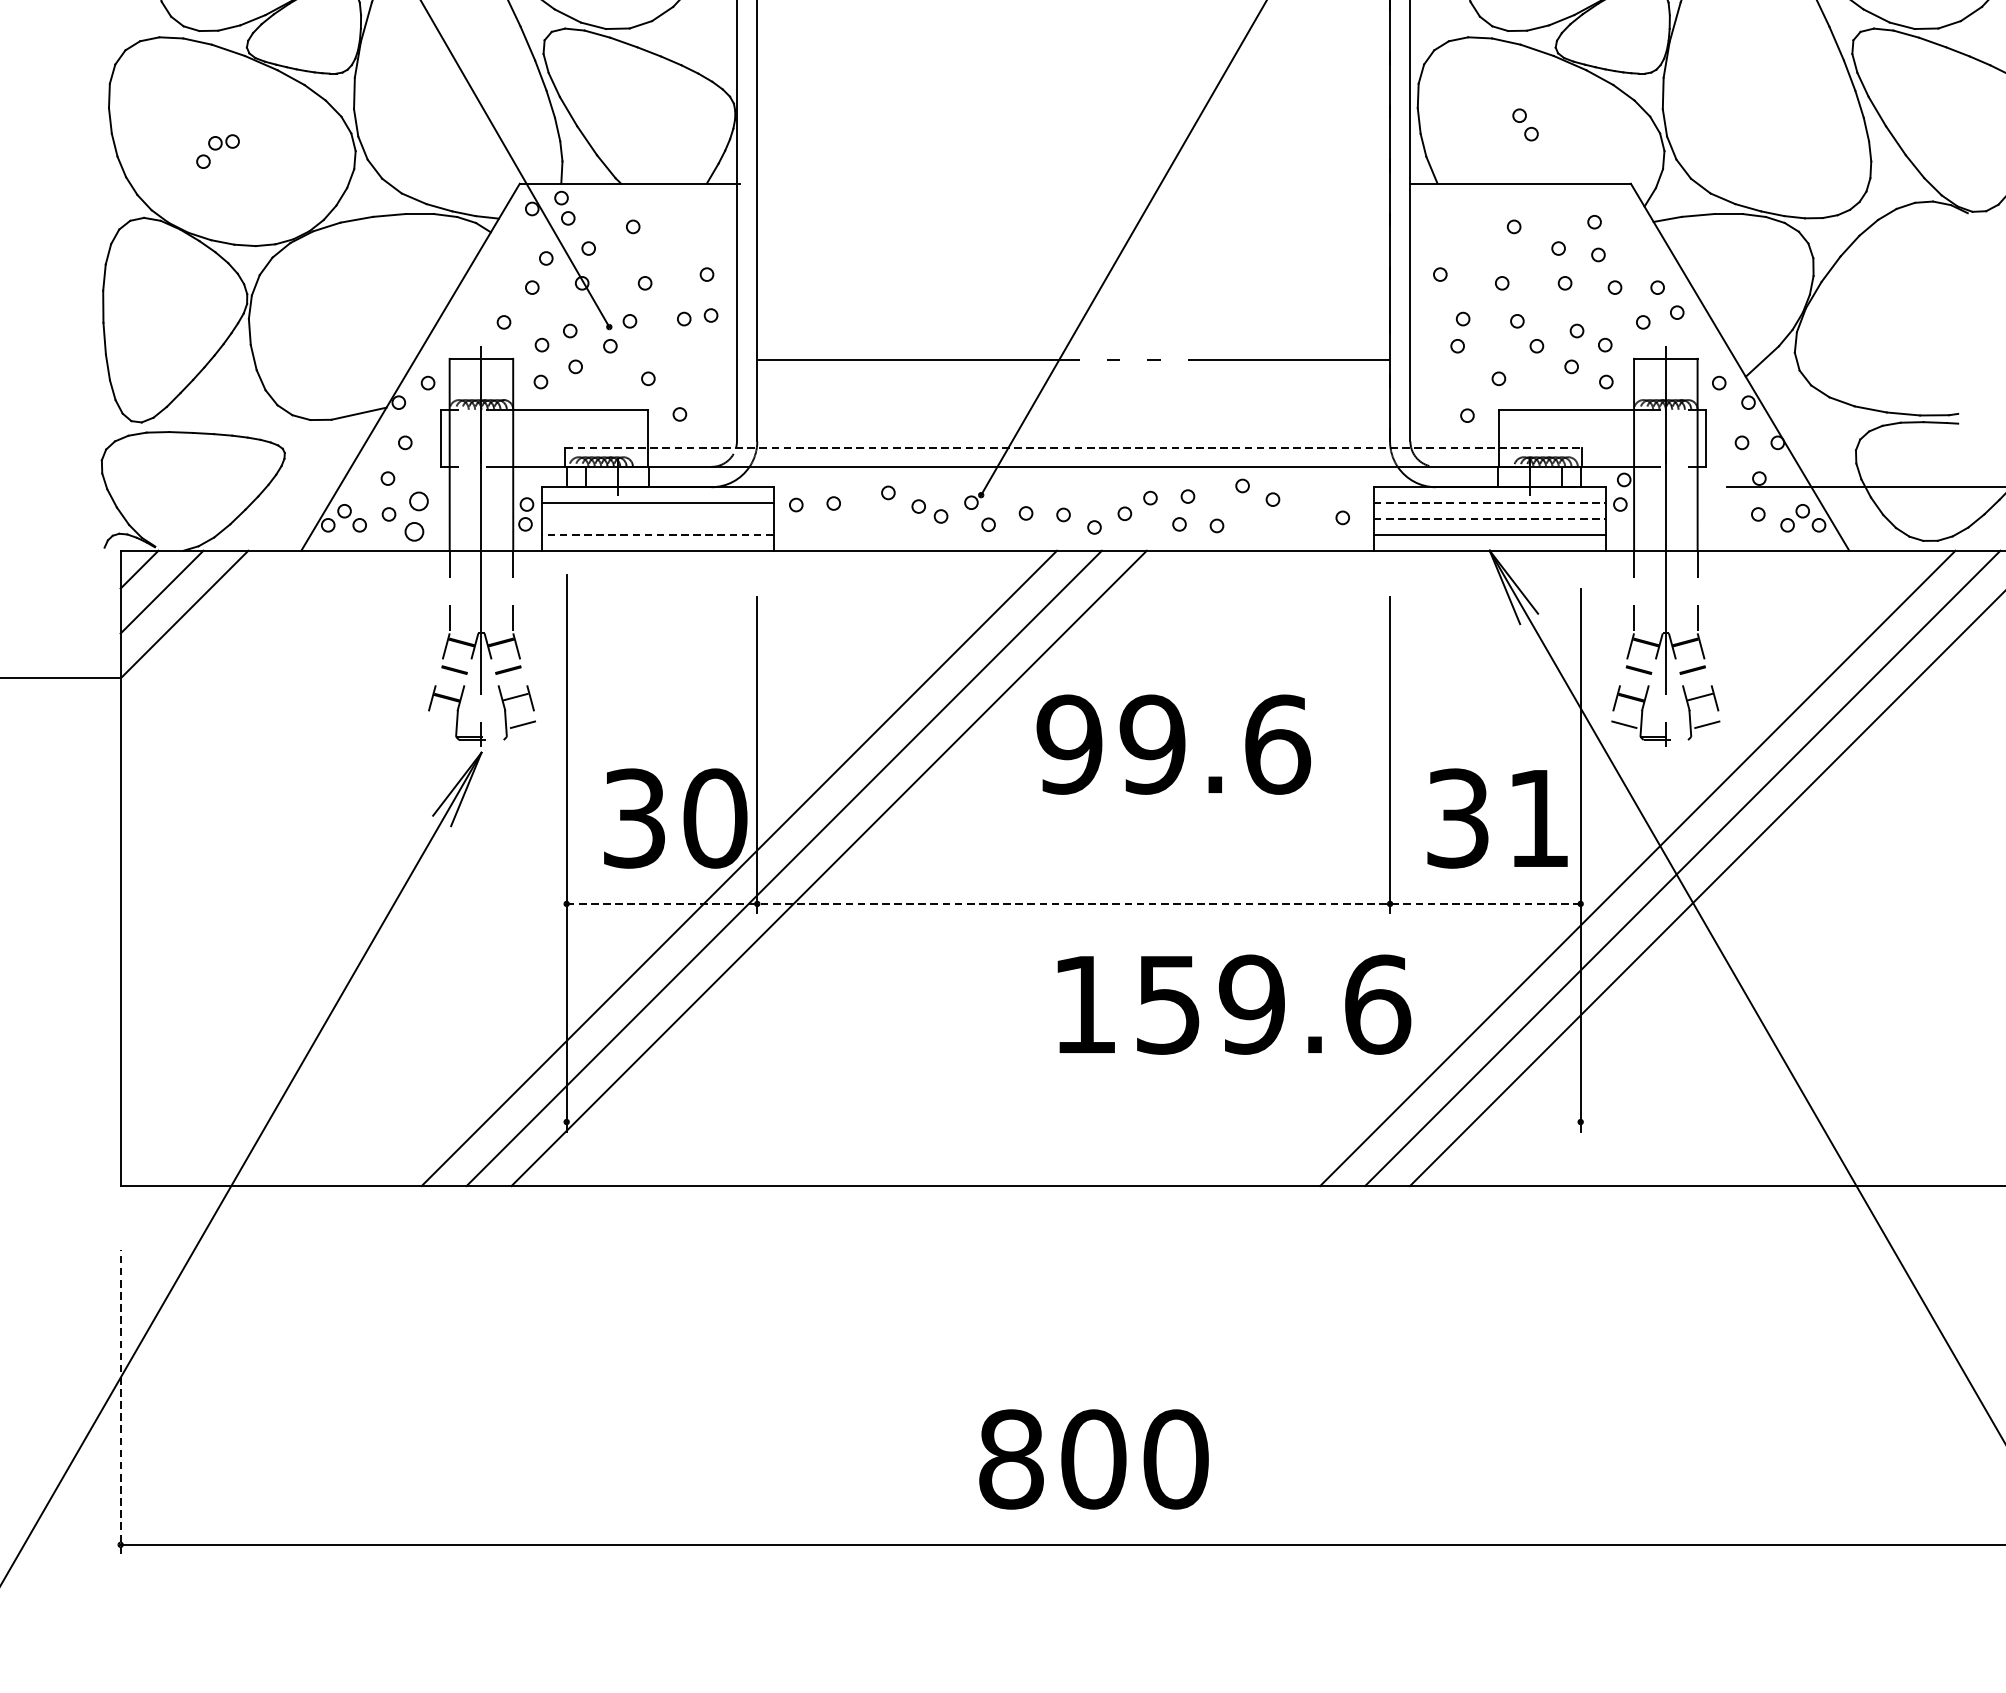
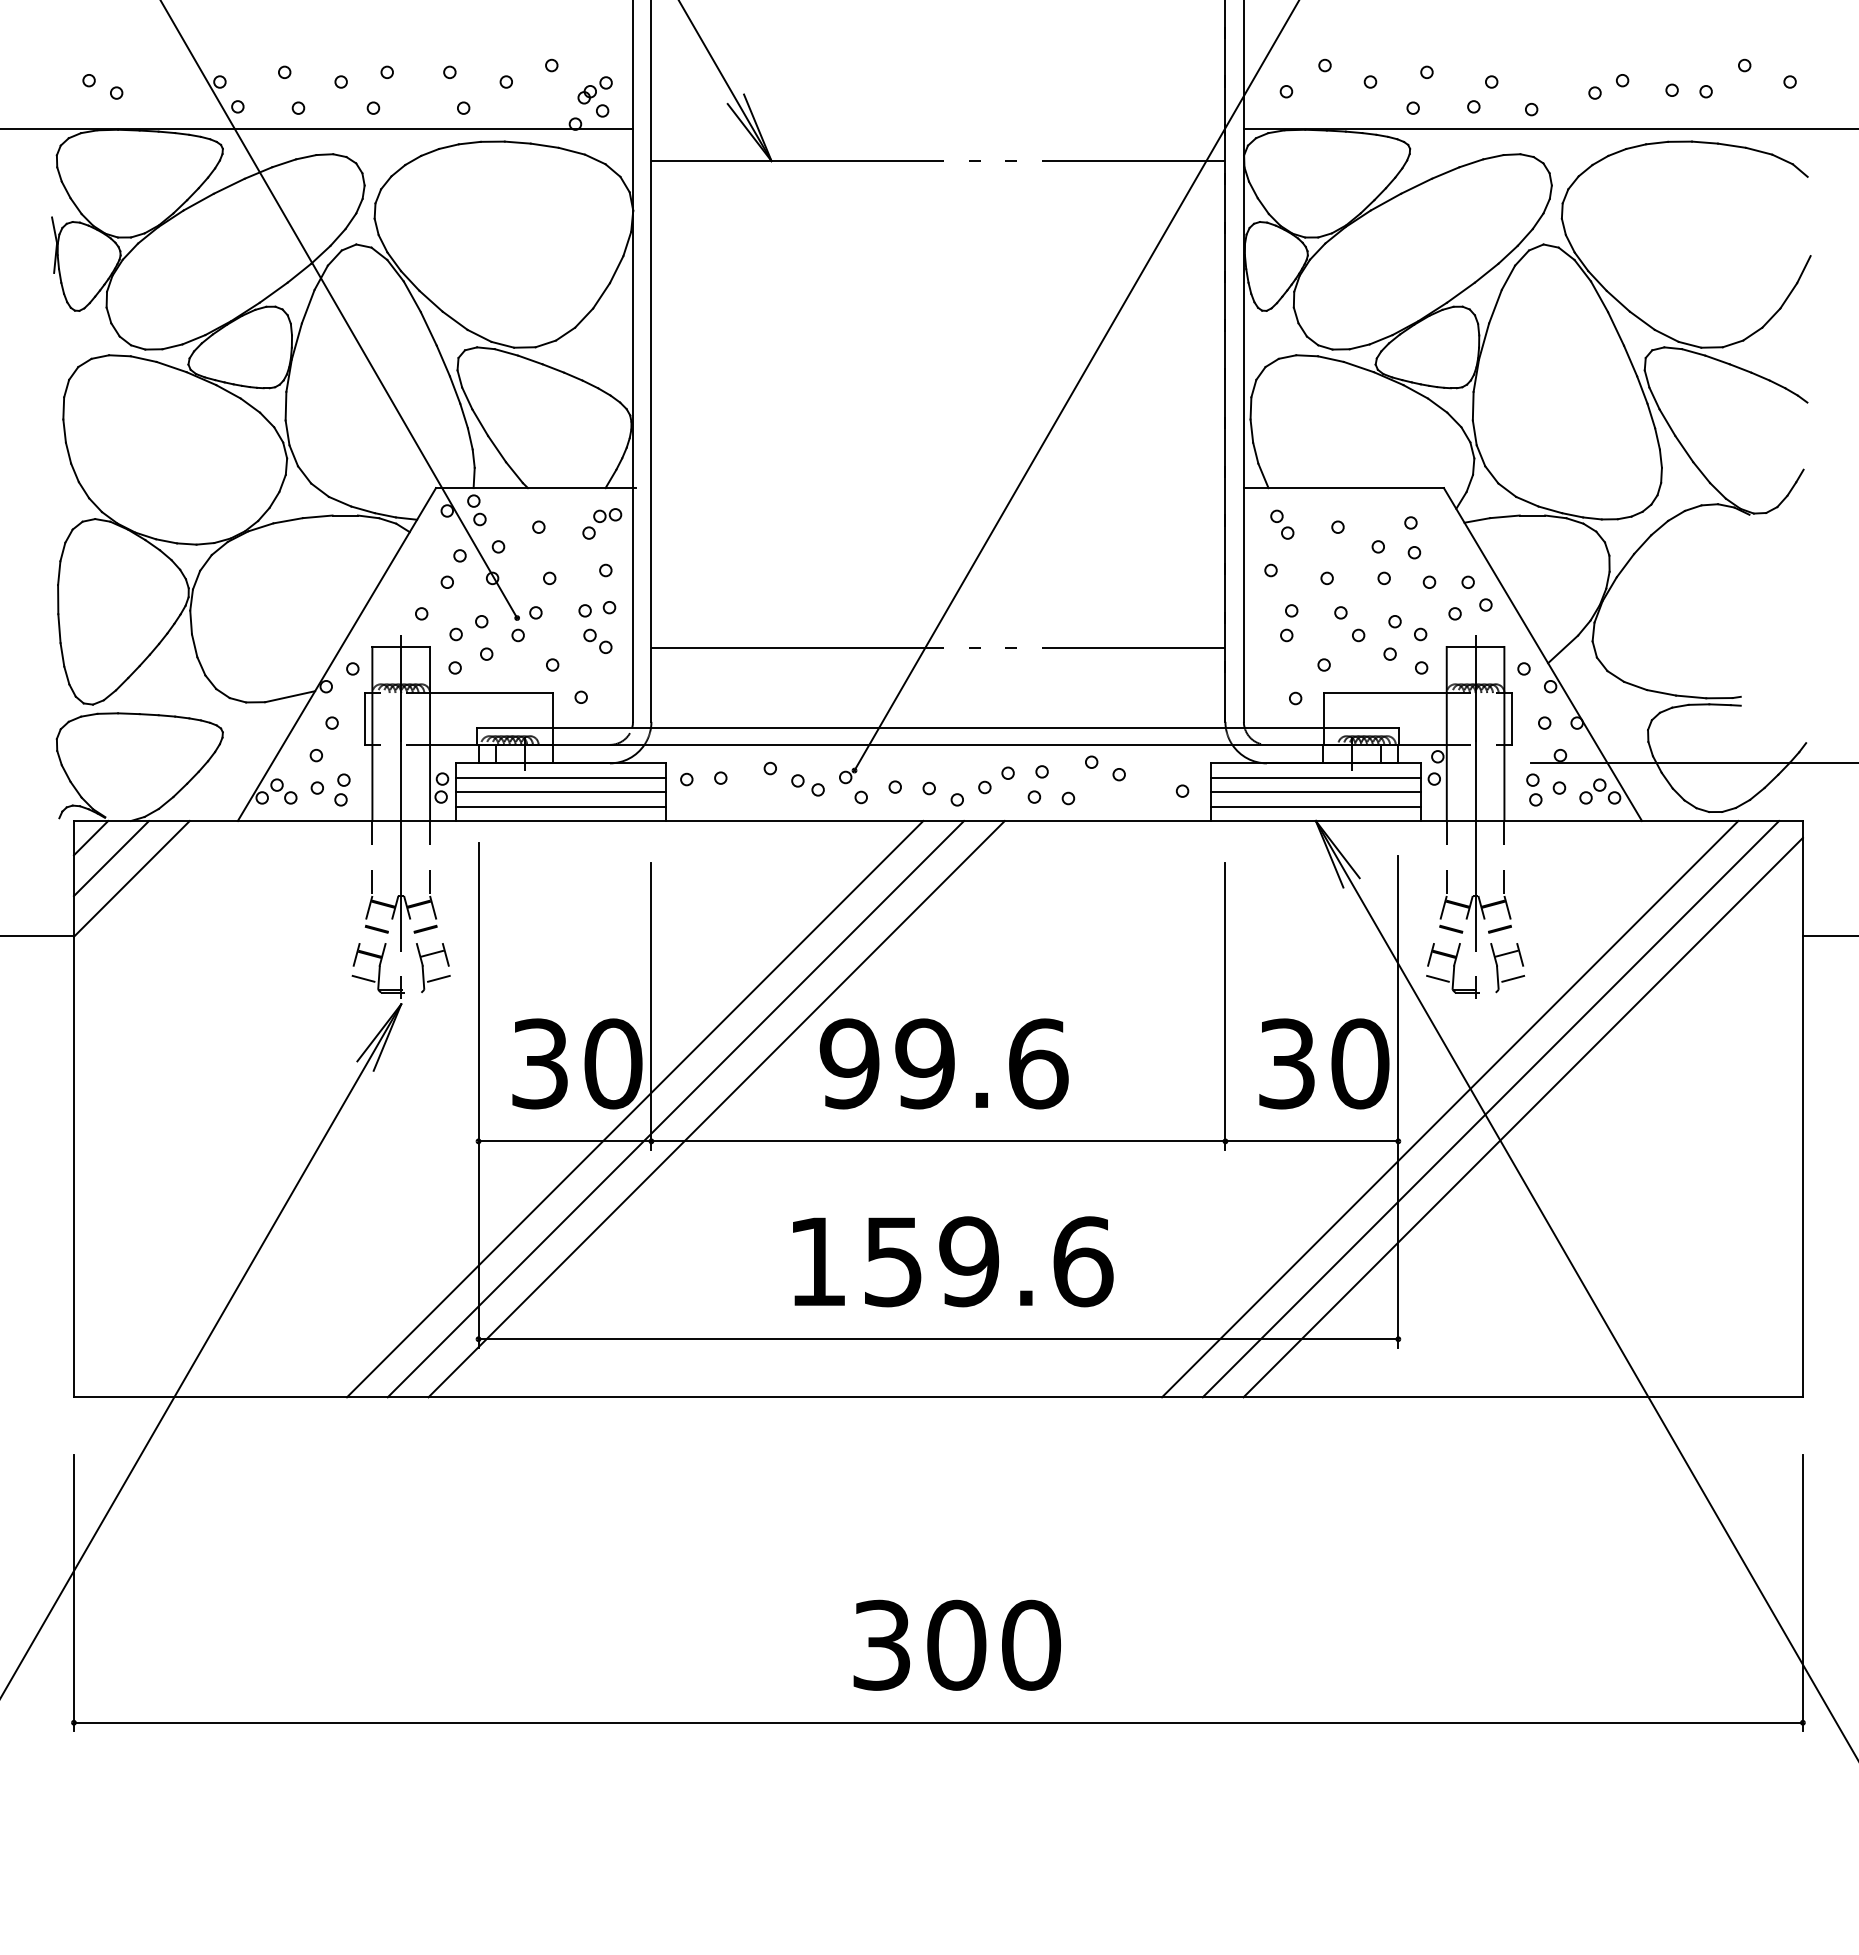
part: (1525, 124) -> (1282, 524), moved
part: (218, 151) -> (602, 523), moved
part: (697, 351) -> (597, 640), added
line: (1073, 447) -> (938, 727), dashed -> solid
line: (1490, 502) -> (1316, 777), dashed -> solid
part: (416, 516) -> (342, 789), size x0.71
part: (1730, 516) -> (1534, 789), added
line: (657, 519) -> (560, 792), added
line: (1490, 519) -> (1316, 792), dashed -> solid
line: (657, 534) -> (560, 806), dashed -> solid
line: (439, 724) -> (363, 978), added
text: (1172, 744) -> (943, 1063), moved
text: (1538, 818) -> (1360, 1063), 31 -> 30
line: (1073, 904) -> (938, 1141), dashed -> solid
text: (1234, 1004) -> (953, 1261), moved
line: (1073, 1122) -> (938, 1339), added
line: (120, 1401) -> (73, 1592), dashed -> solid
text: (1010, 1458) -> (881, 1644), 800 -> 300

